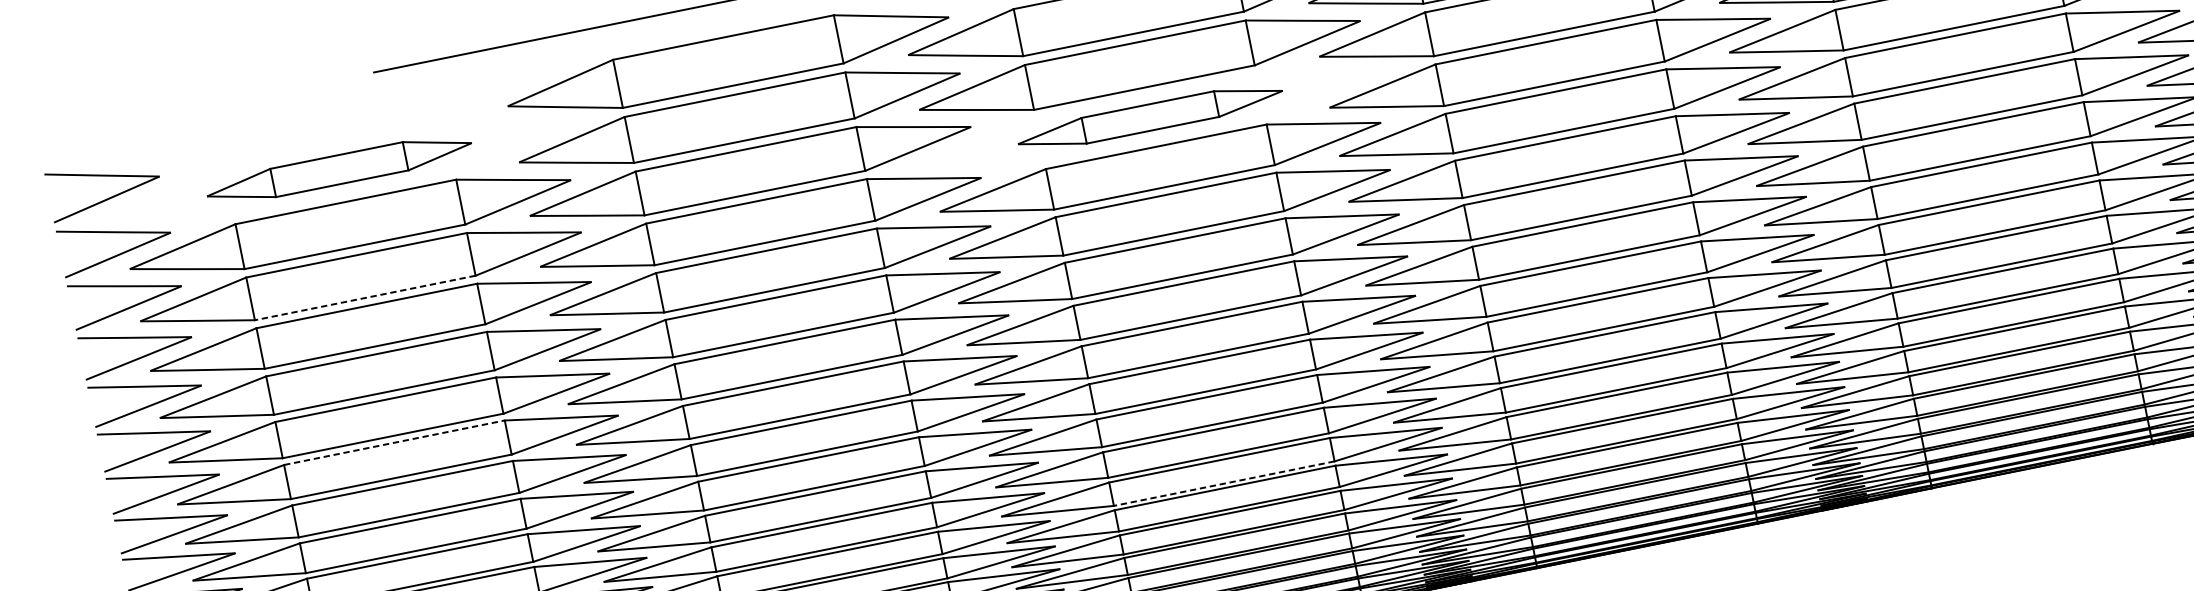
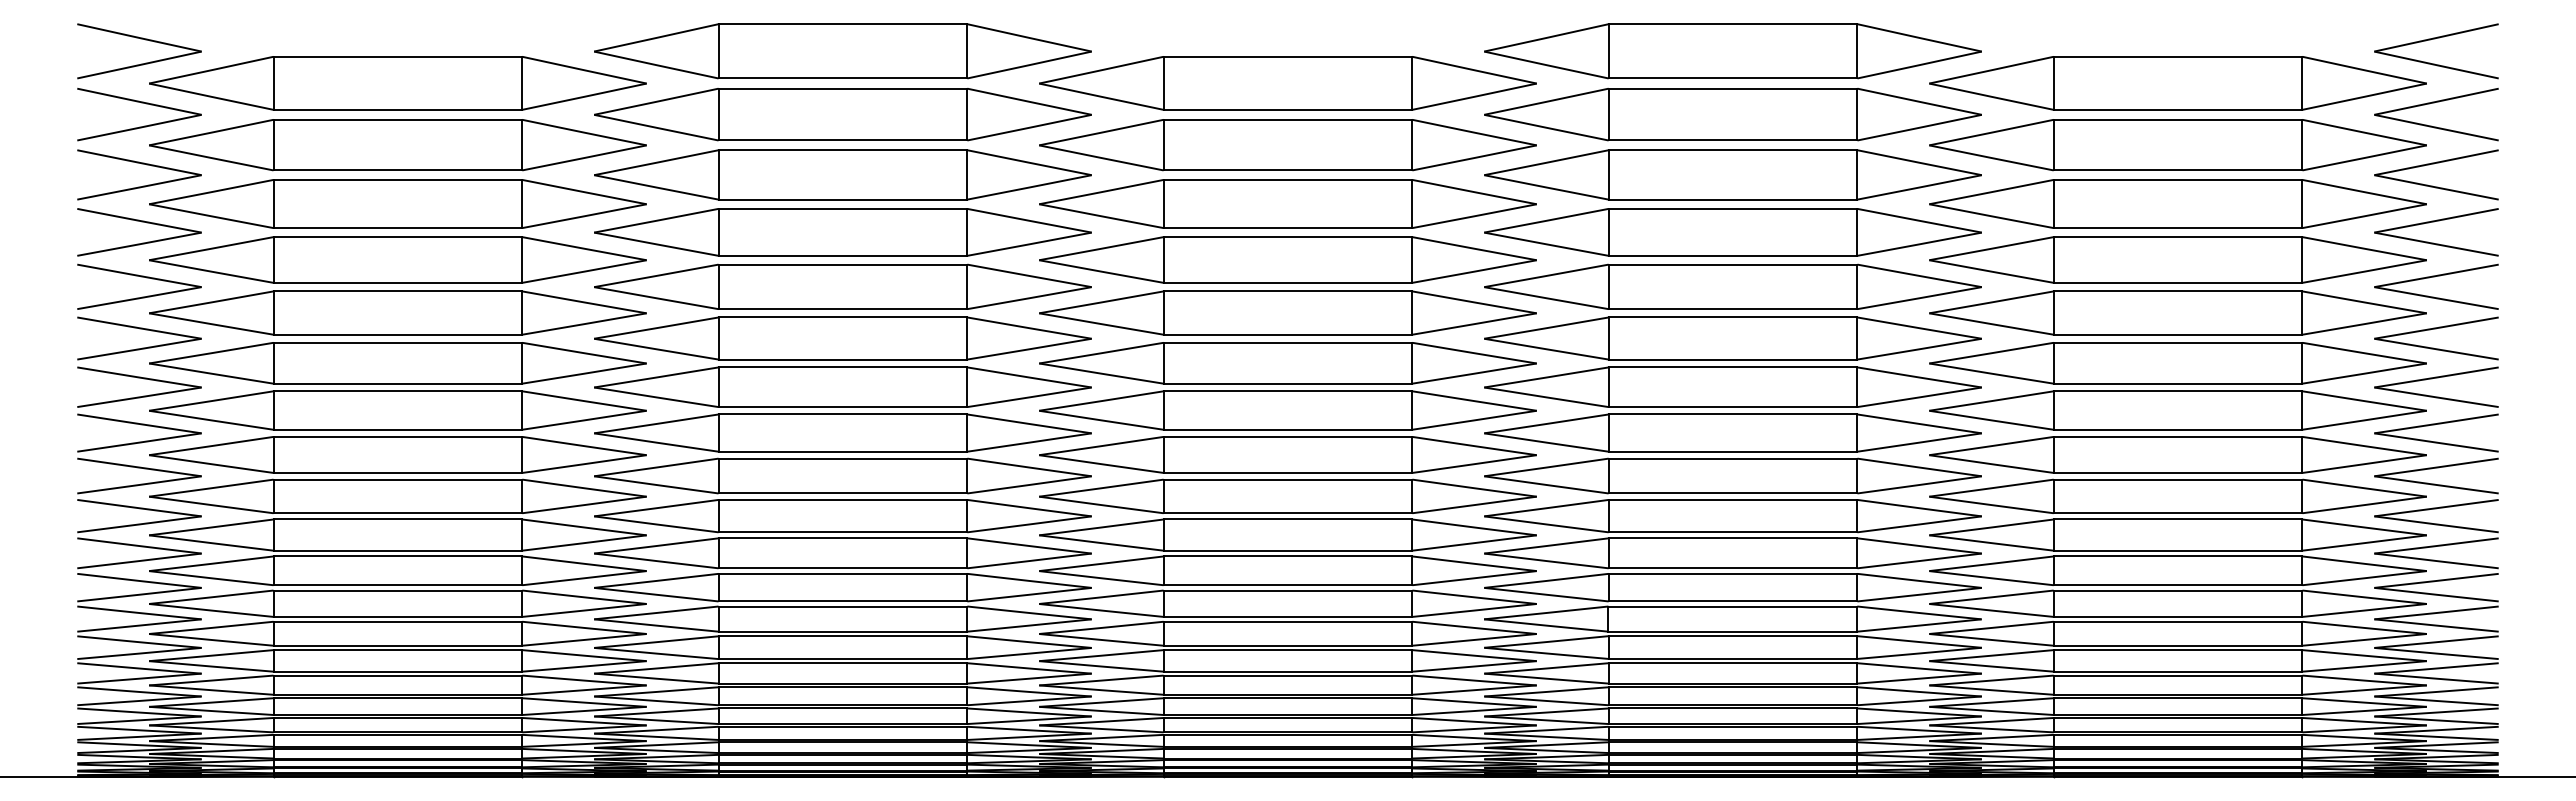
part: (1149, 117) -> (1287, 203), size x1.67
part: (339, 169) -> (397, 83), size x1.67
line: (364, 298) -> (397, 228), dashed -> solid
line: (394, 442) -> (398, 391), dashed -> solid
line: (1223, 483) -> (1287, 616), dashed -> solid

